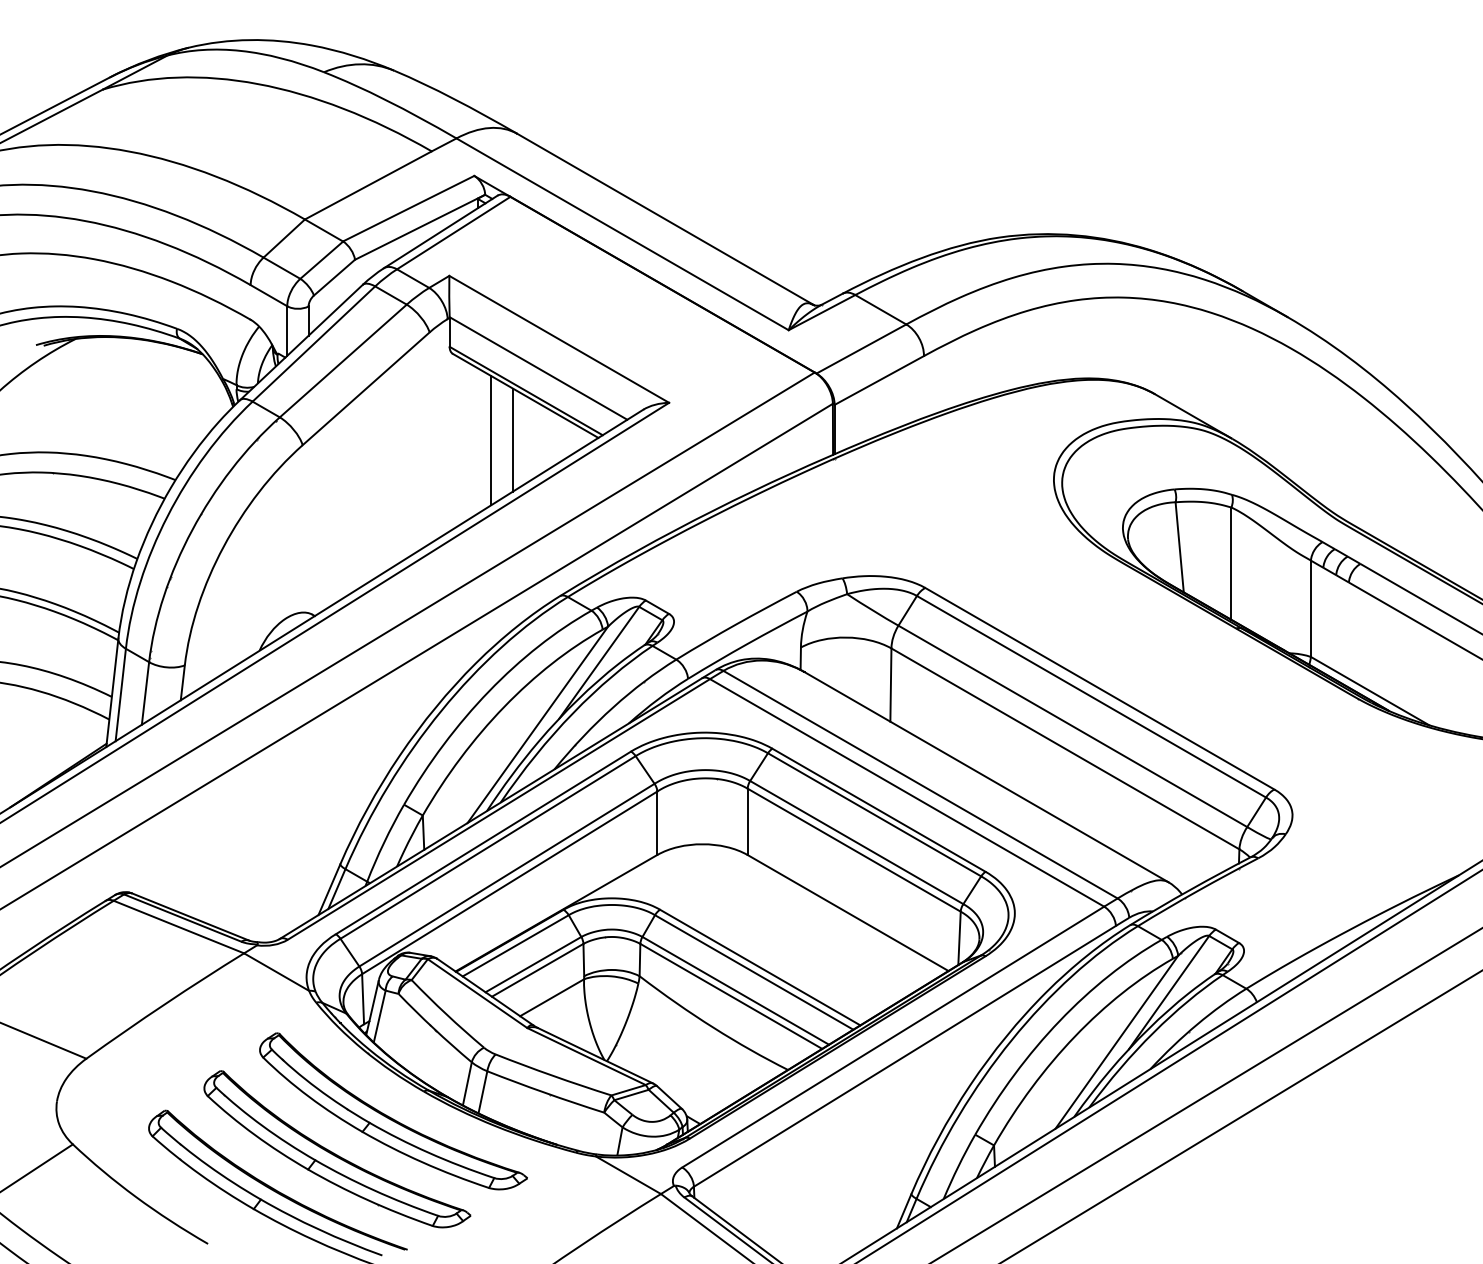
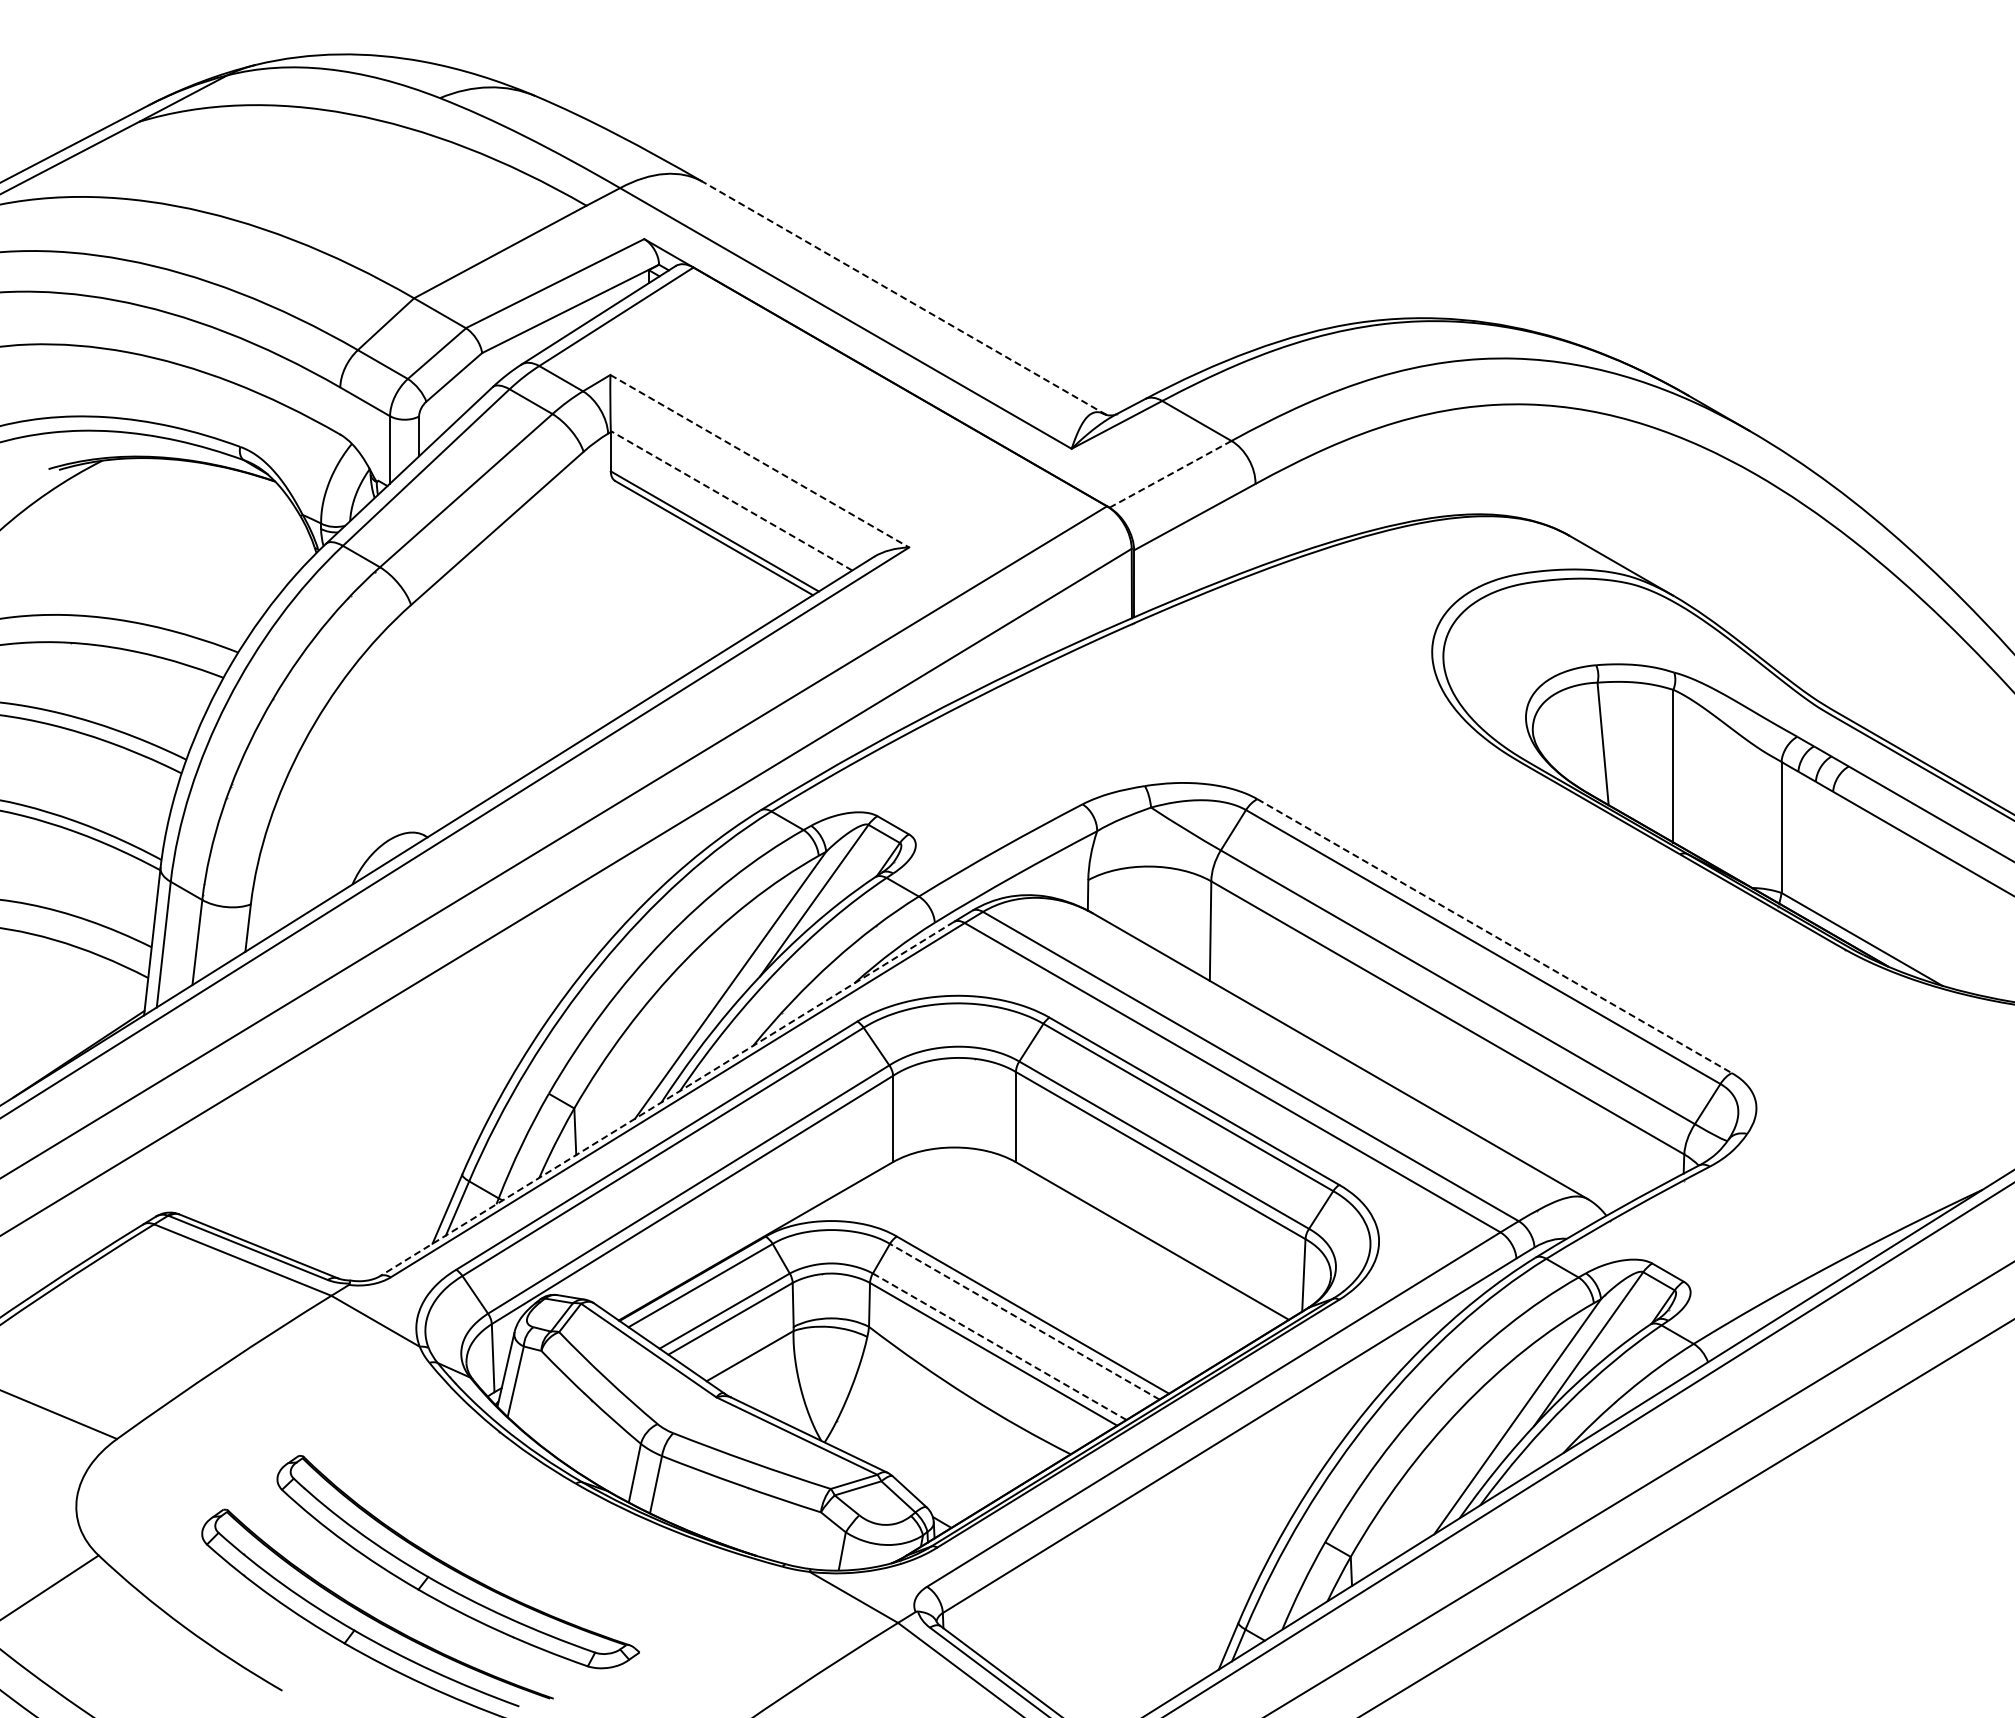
line: (665, 219) -> (904, 298), solid -> dashed
line: (559, 339) -> (760, 461), solid -> dashed
line: (861, 349) -> (1170, 474), solid -> dashed
line: (538, 368) -> (731, 500), solid -> dashed
line: (491, 440) -> (667, 598), removed
line: (512, 440) -> (696, 598), removed
line: (1099, 689) -> (1494, 936), solid -> dashed
line: (490, 808) -> (666, 1099), solid -> dashed
line: (754, 972) -> (1024, 1321), solid -> dashed
line: (736, 991) -> (1000, 1347), solid -> dashed
part: (390, 1117) -> (530, 1518), removed

